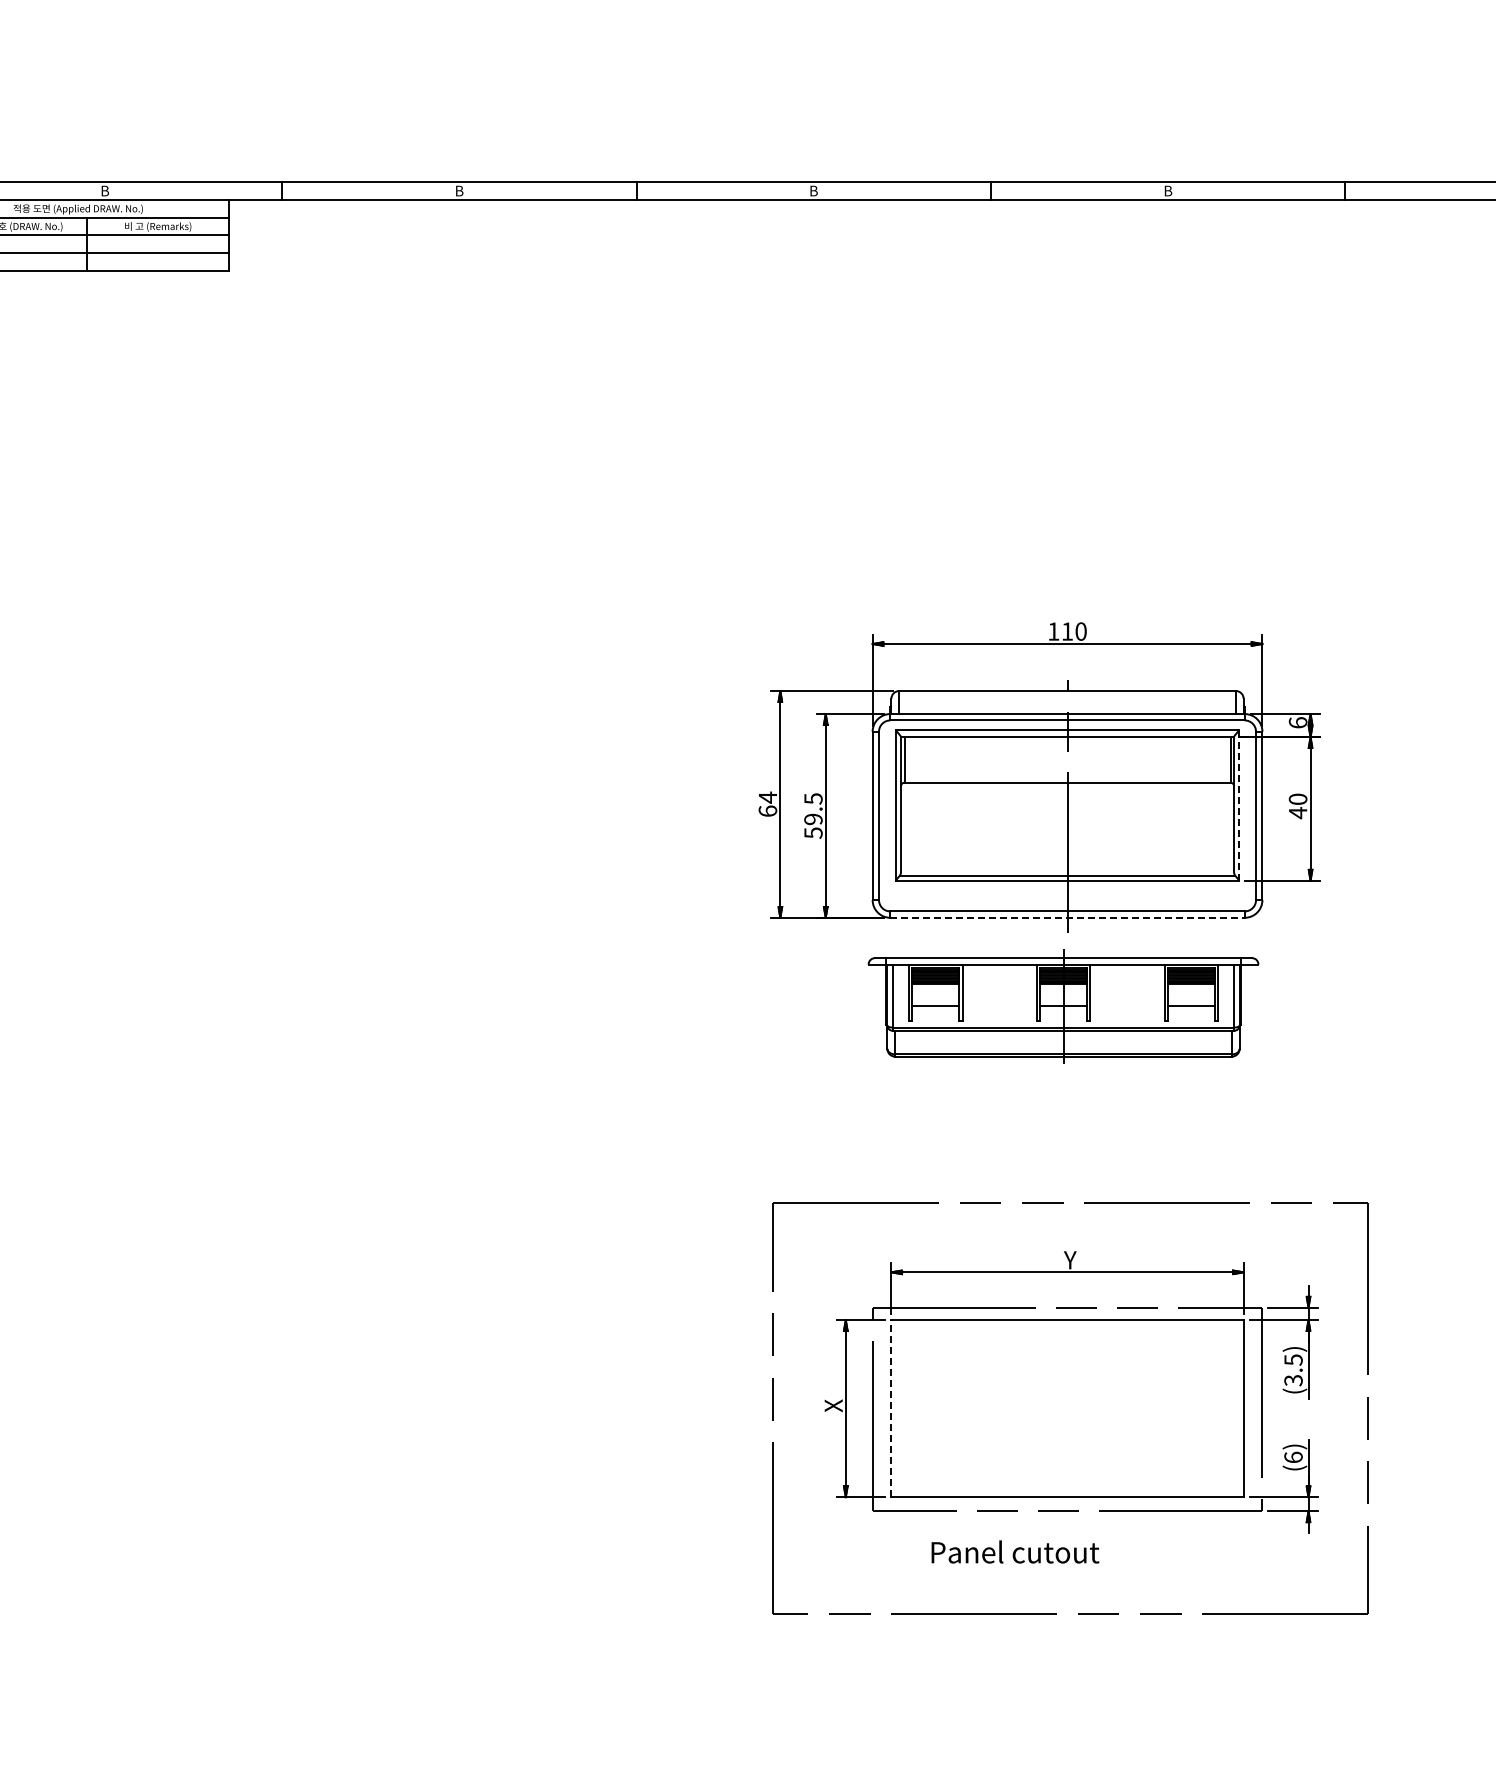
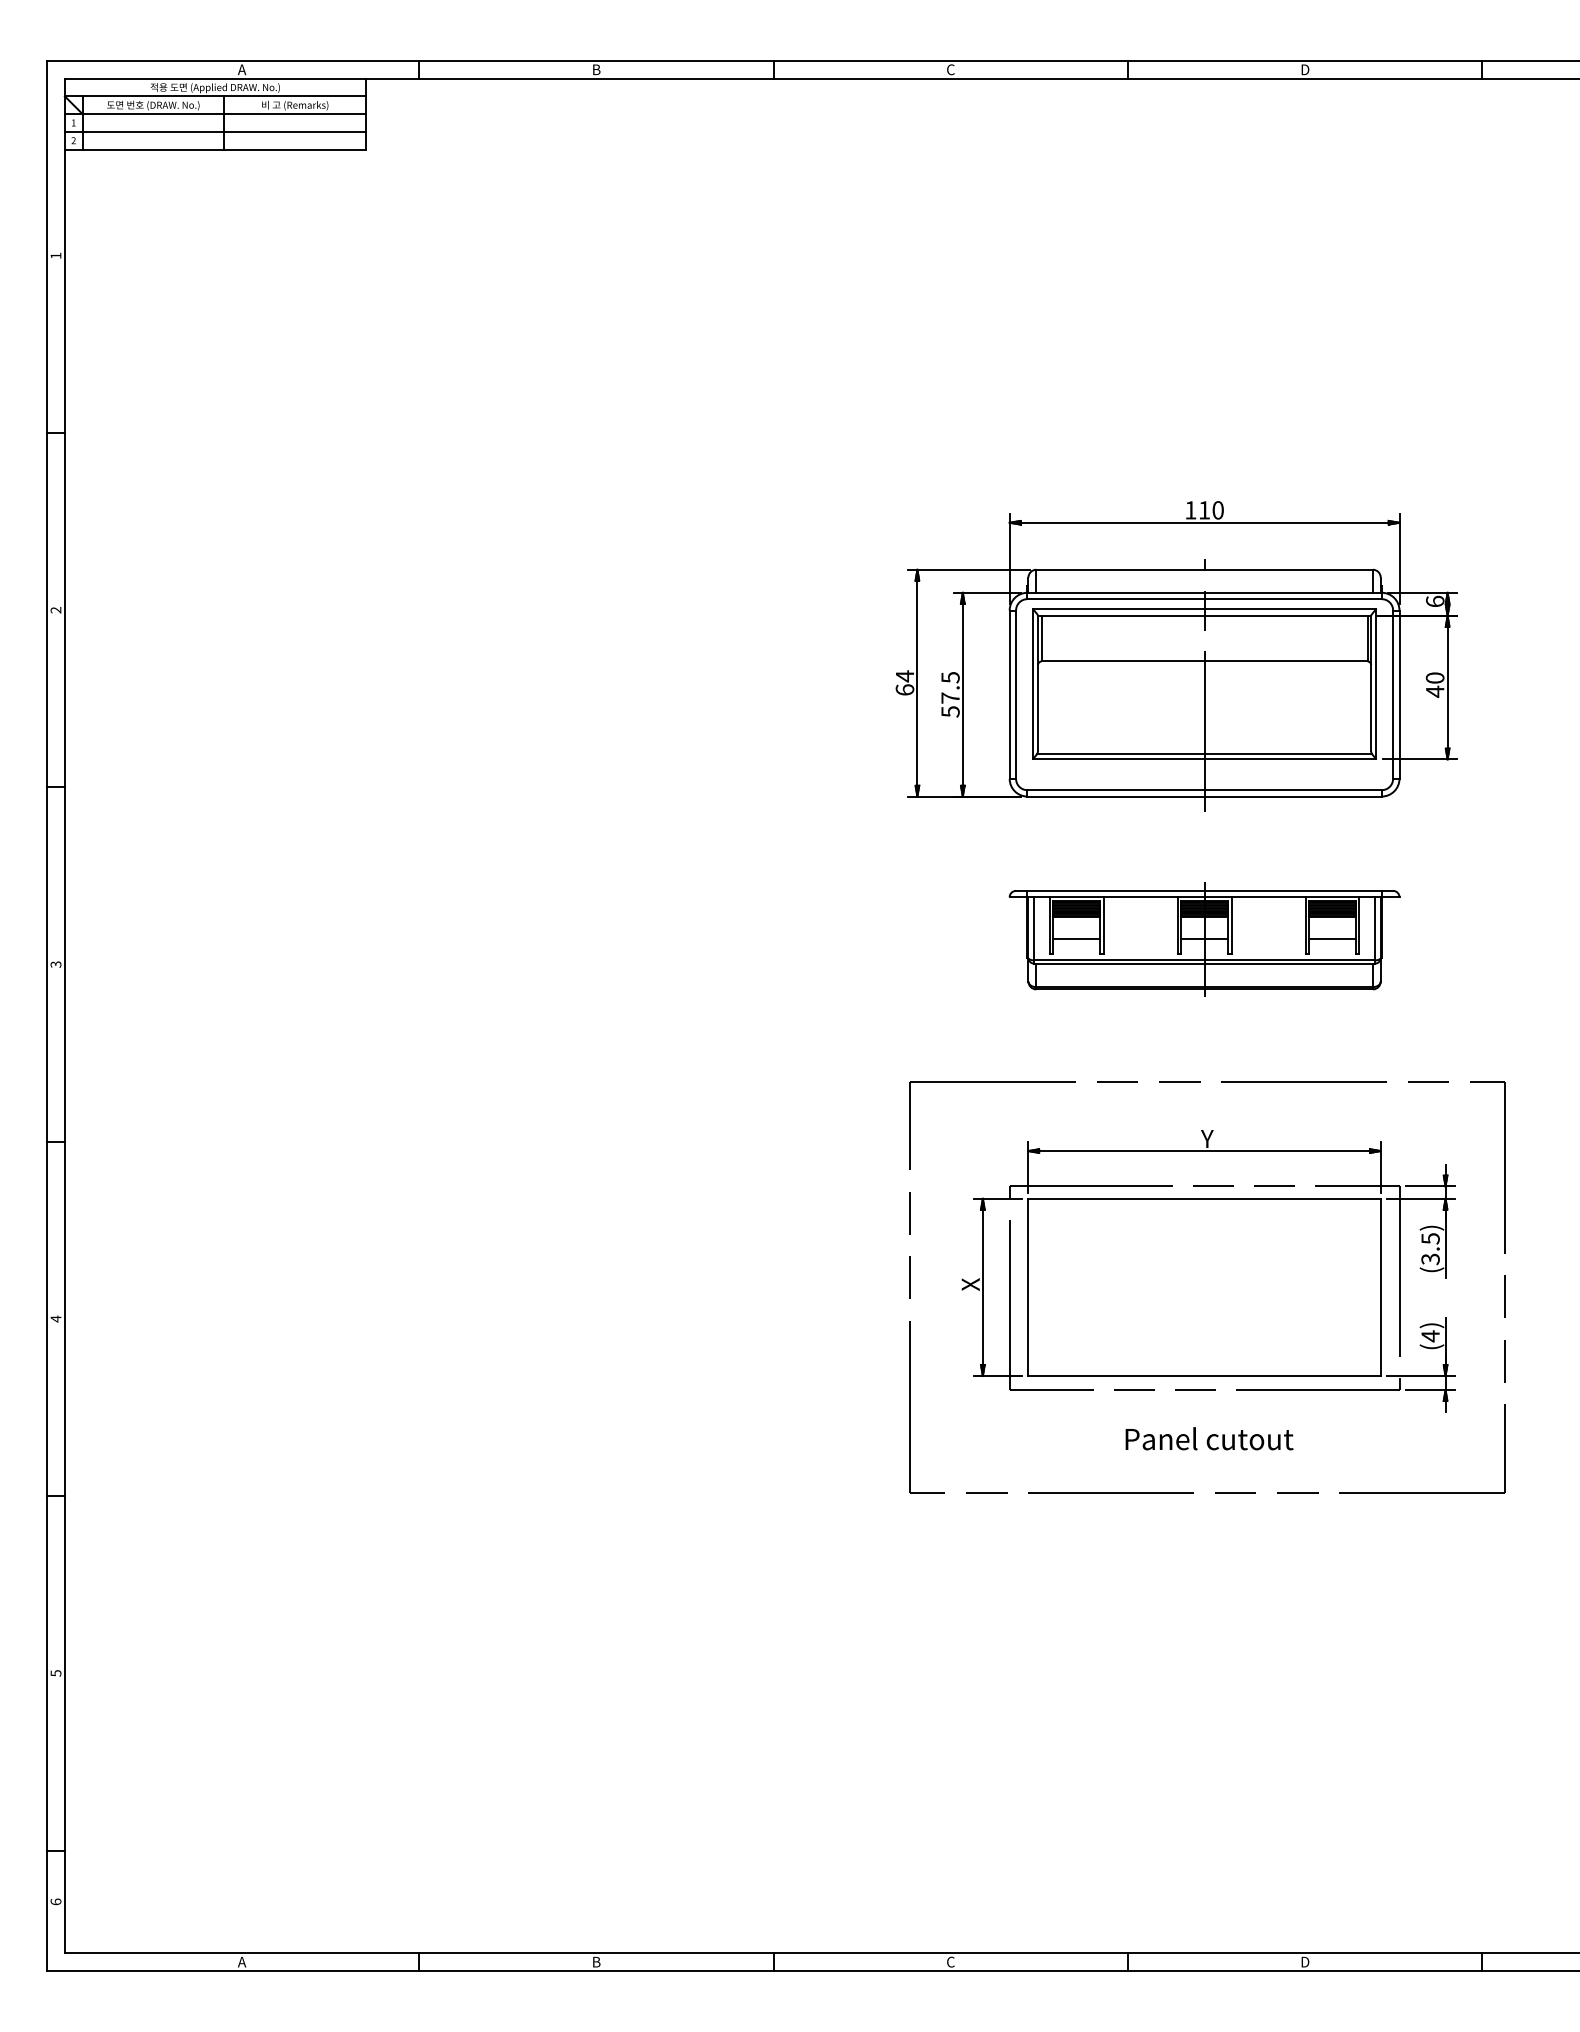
text: (105, 190) -> (242, 69), B -> A
text: (813, 190) -> (950, 69), B -> C
text: (1168, 190) -> (1305, 69), B -> D
line: (1239, 804) -> (1376, 683), dashed -> solid
text: (813, 818) -> (950, 697), 59.5 -> 57.5
line: (1068, 917) -> (1205, 796), dashed -> solid
part: (1063, 1006) -> (1204, 939), moved
line: (891, 1408) -> (1028, 1287), dashed -> solid
text: (1293, 1457) -> (1430, 1336), 6 -> 4
text: (1015, 1551) -> (1209, 1438), moved

